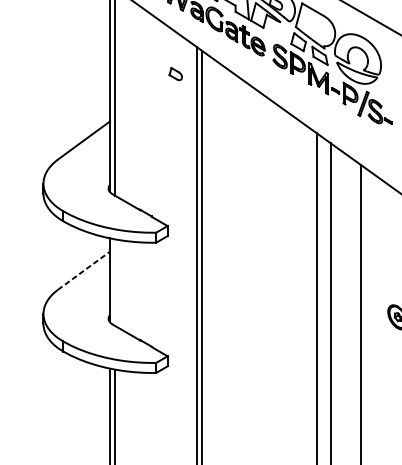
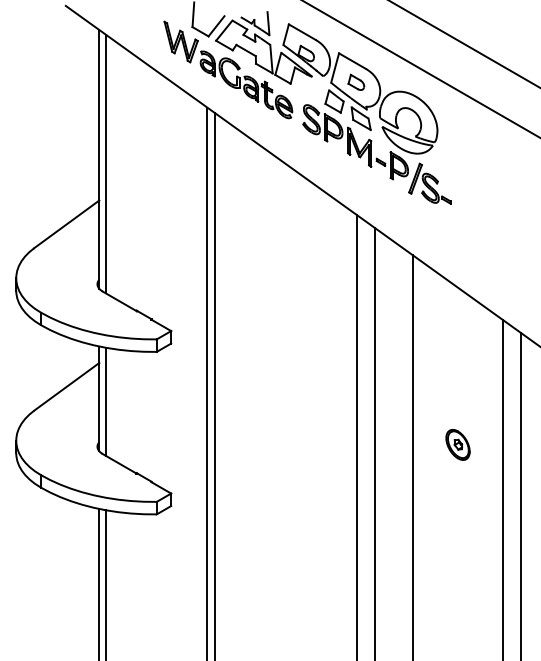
part: (175, 73) -> (356, 81), moved
line: (84, 270) -> (67, 386), dashed -> solid
line: (115, 282) -> (105, 401), added

